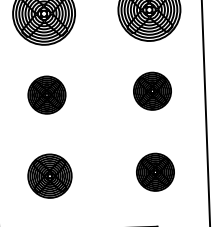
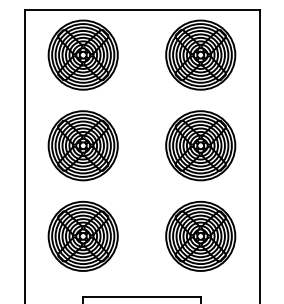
part: (152, 90) -> (200, 145), size x1.67
part: (46, 94) -> (82, 145), size x1.67
part: (155, 171) -> (200, 235), size x1.67
part: (49, 175) -> (82, 235), size x1.43

